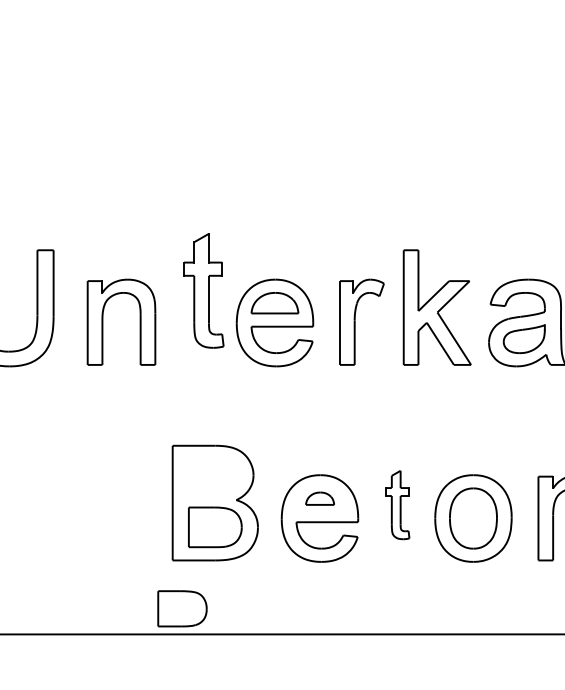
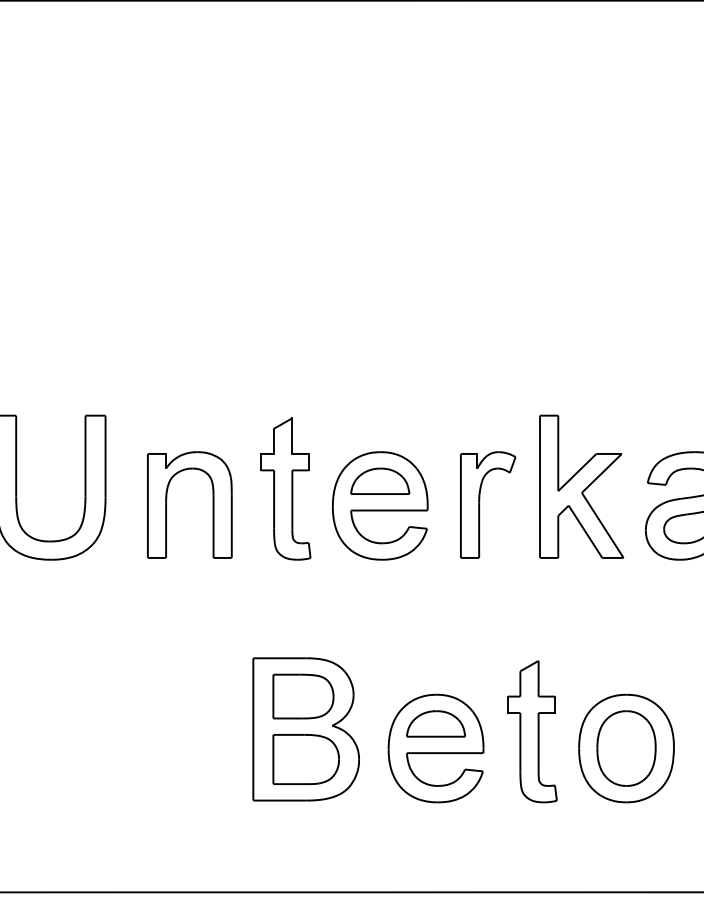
part: (203, 290) -> (285, 488), moved
part: (320, 498) -> (436, 723), size x1.67
part: (397, 504) -> (532, 731), size x1.67
part: (182, 608) -> (303, 696), moved

